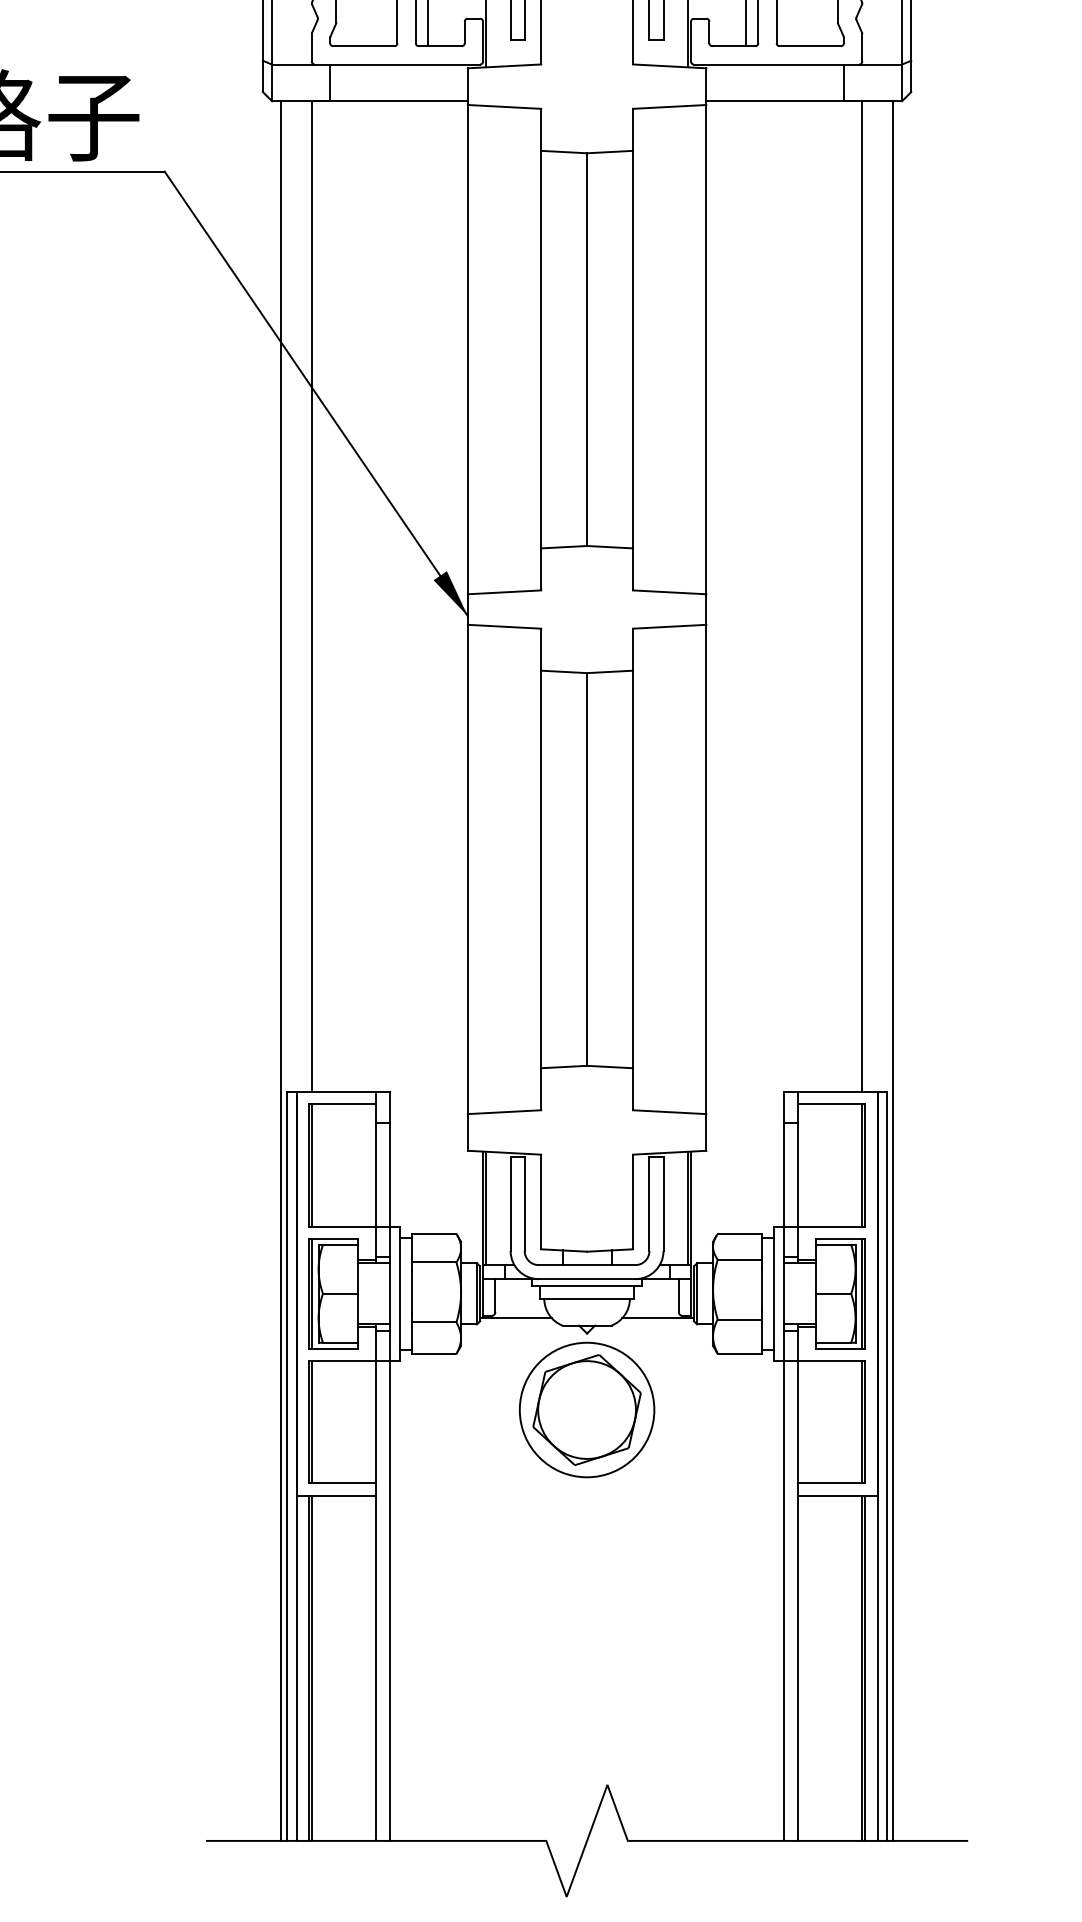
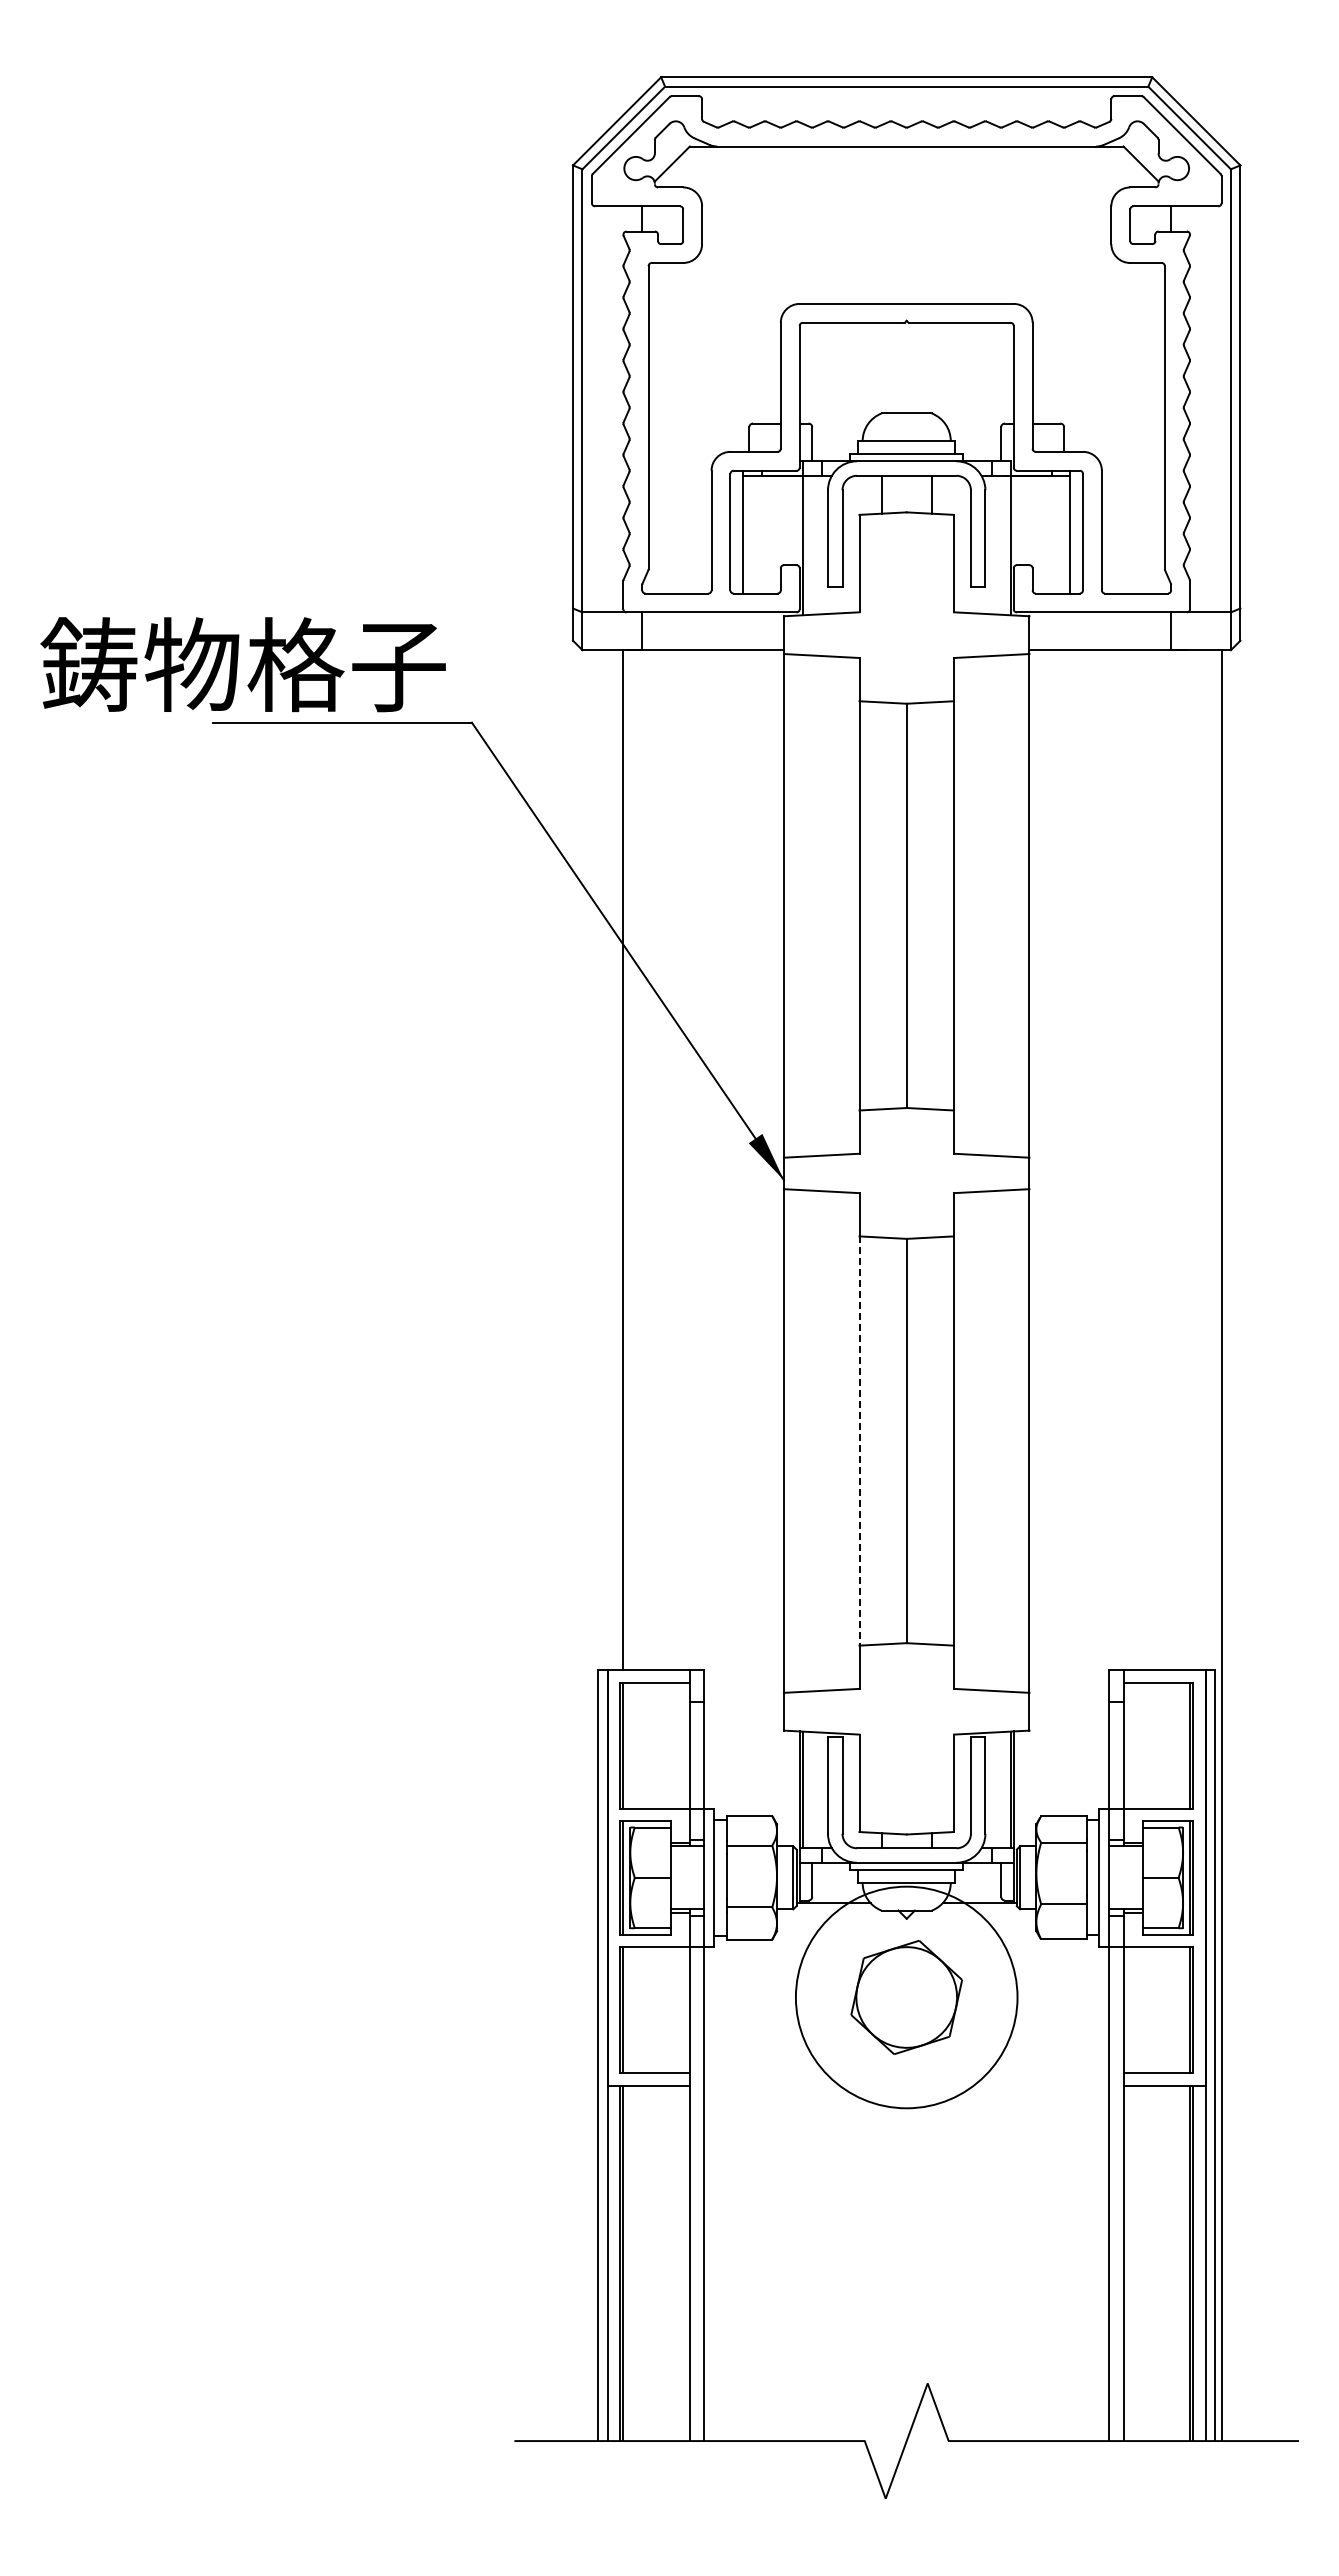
line: (862, 596) -> (1190, 1160), removed
line: (541, 869) -> (859, 1441), solid -> dashed
line: (280, 970) -> (591, 1545), removed
circle: (586, 1410) -> (906, 1997), size x1.6

